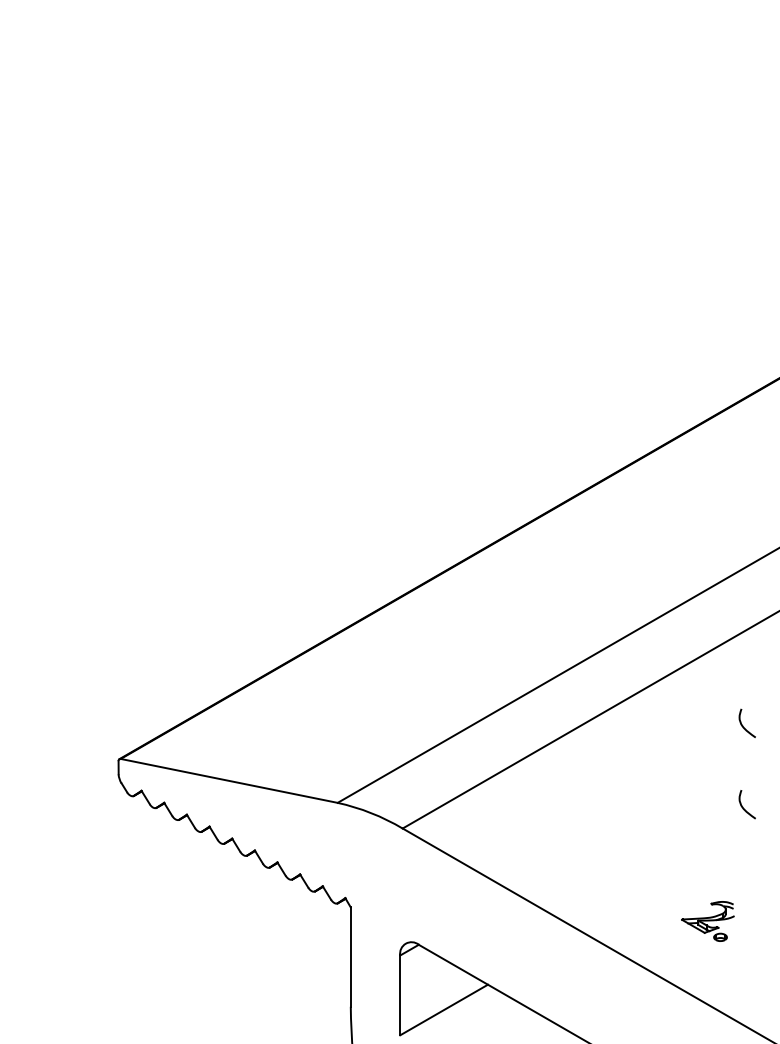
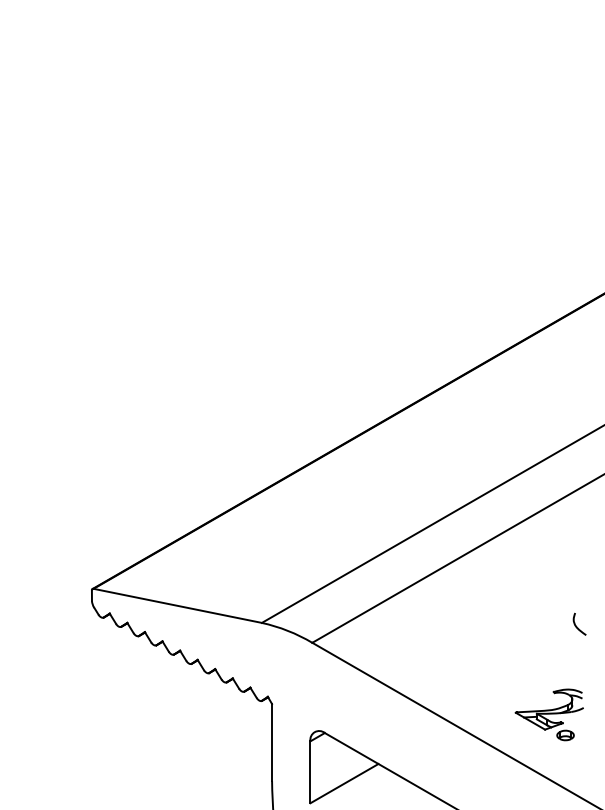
curve: (743, 725) -> (576, 562), removed
part: (707, 920) -> (548, 714), size x1.67

